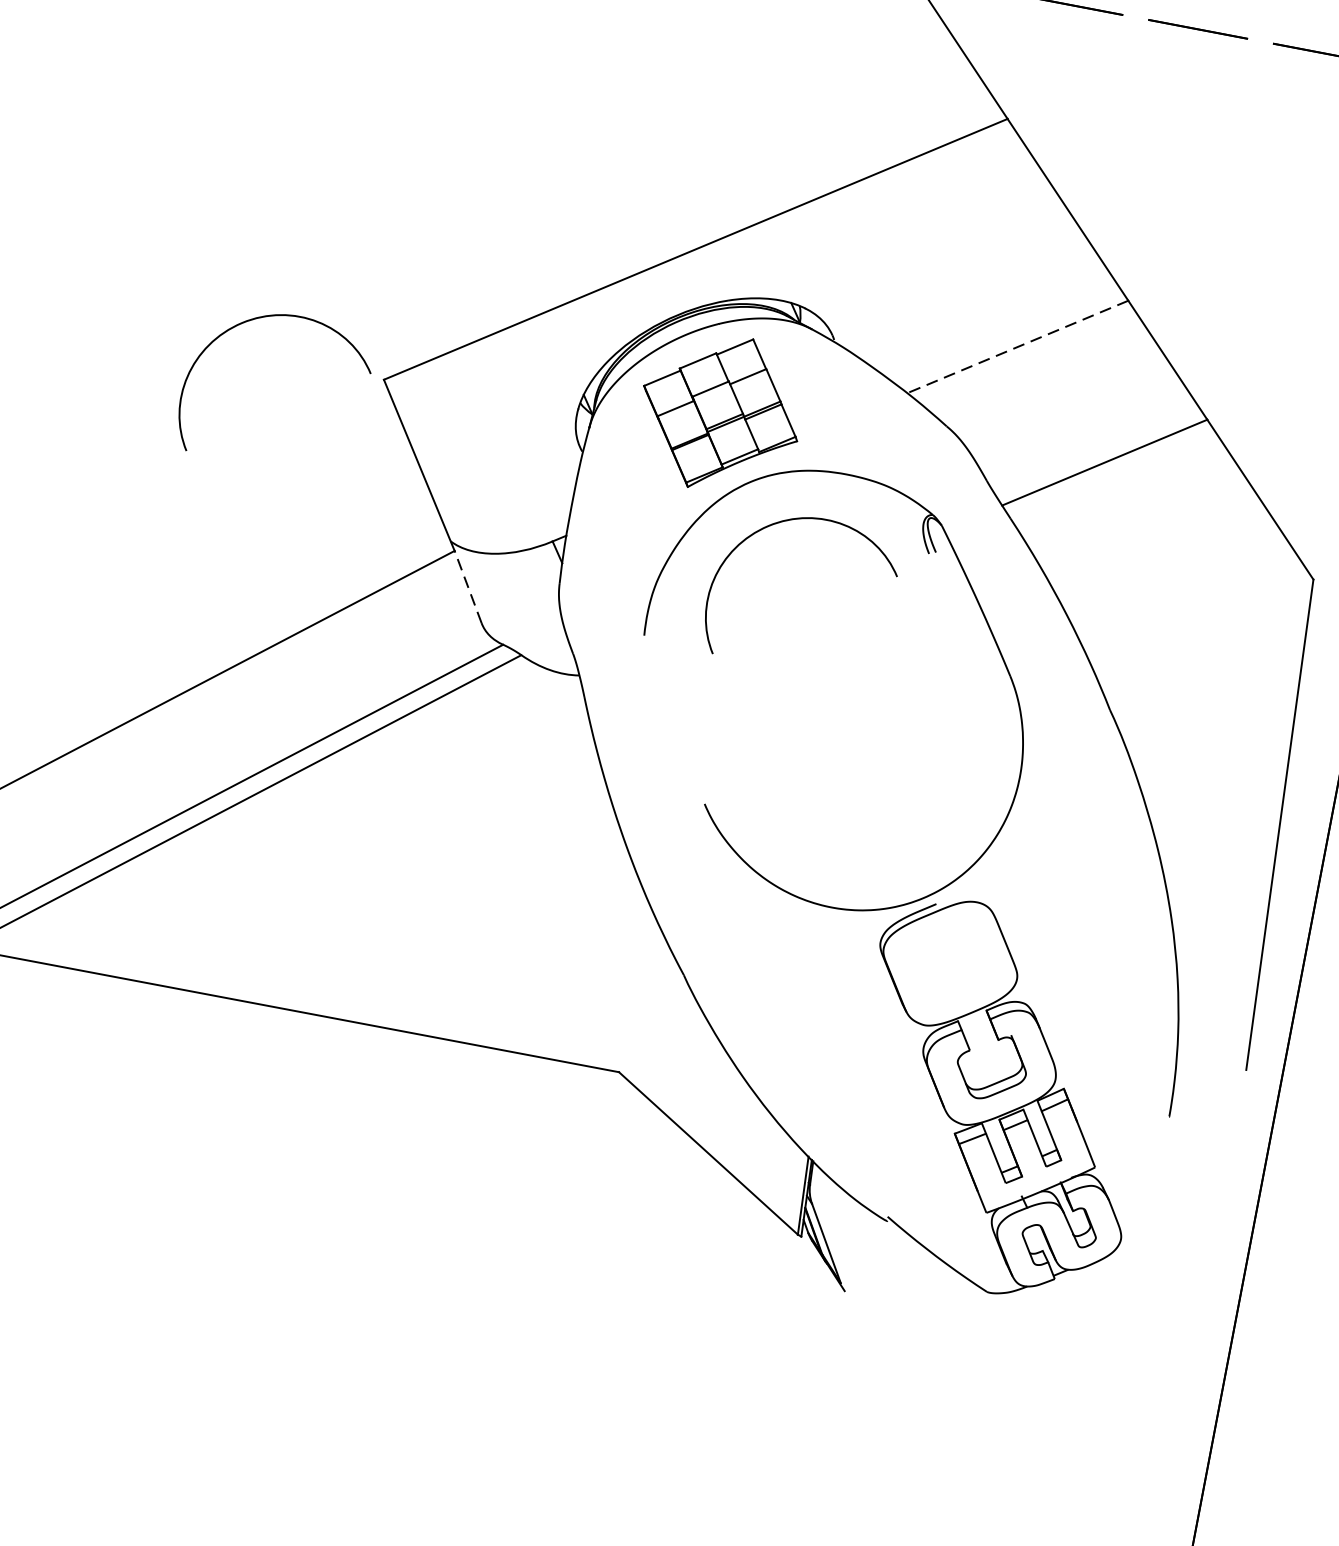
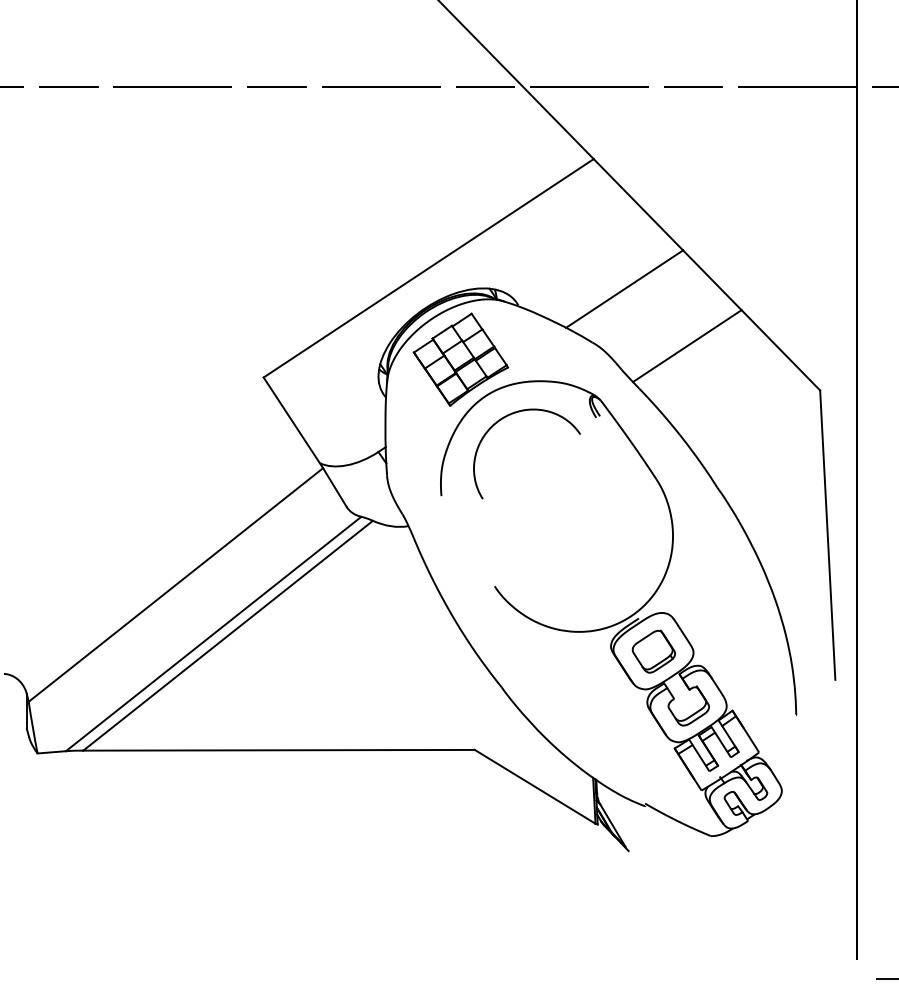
curve: (264, 318) -> (188, 355), removed
line: (1017, 347) -> (624, 289), dashed -> solid
line: (467, 586) -> (334, 487), dashed -> solid
part: (950, 964) -> (653, 651), added

